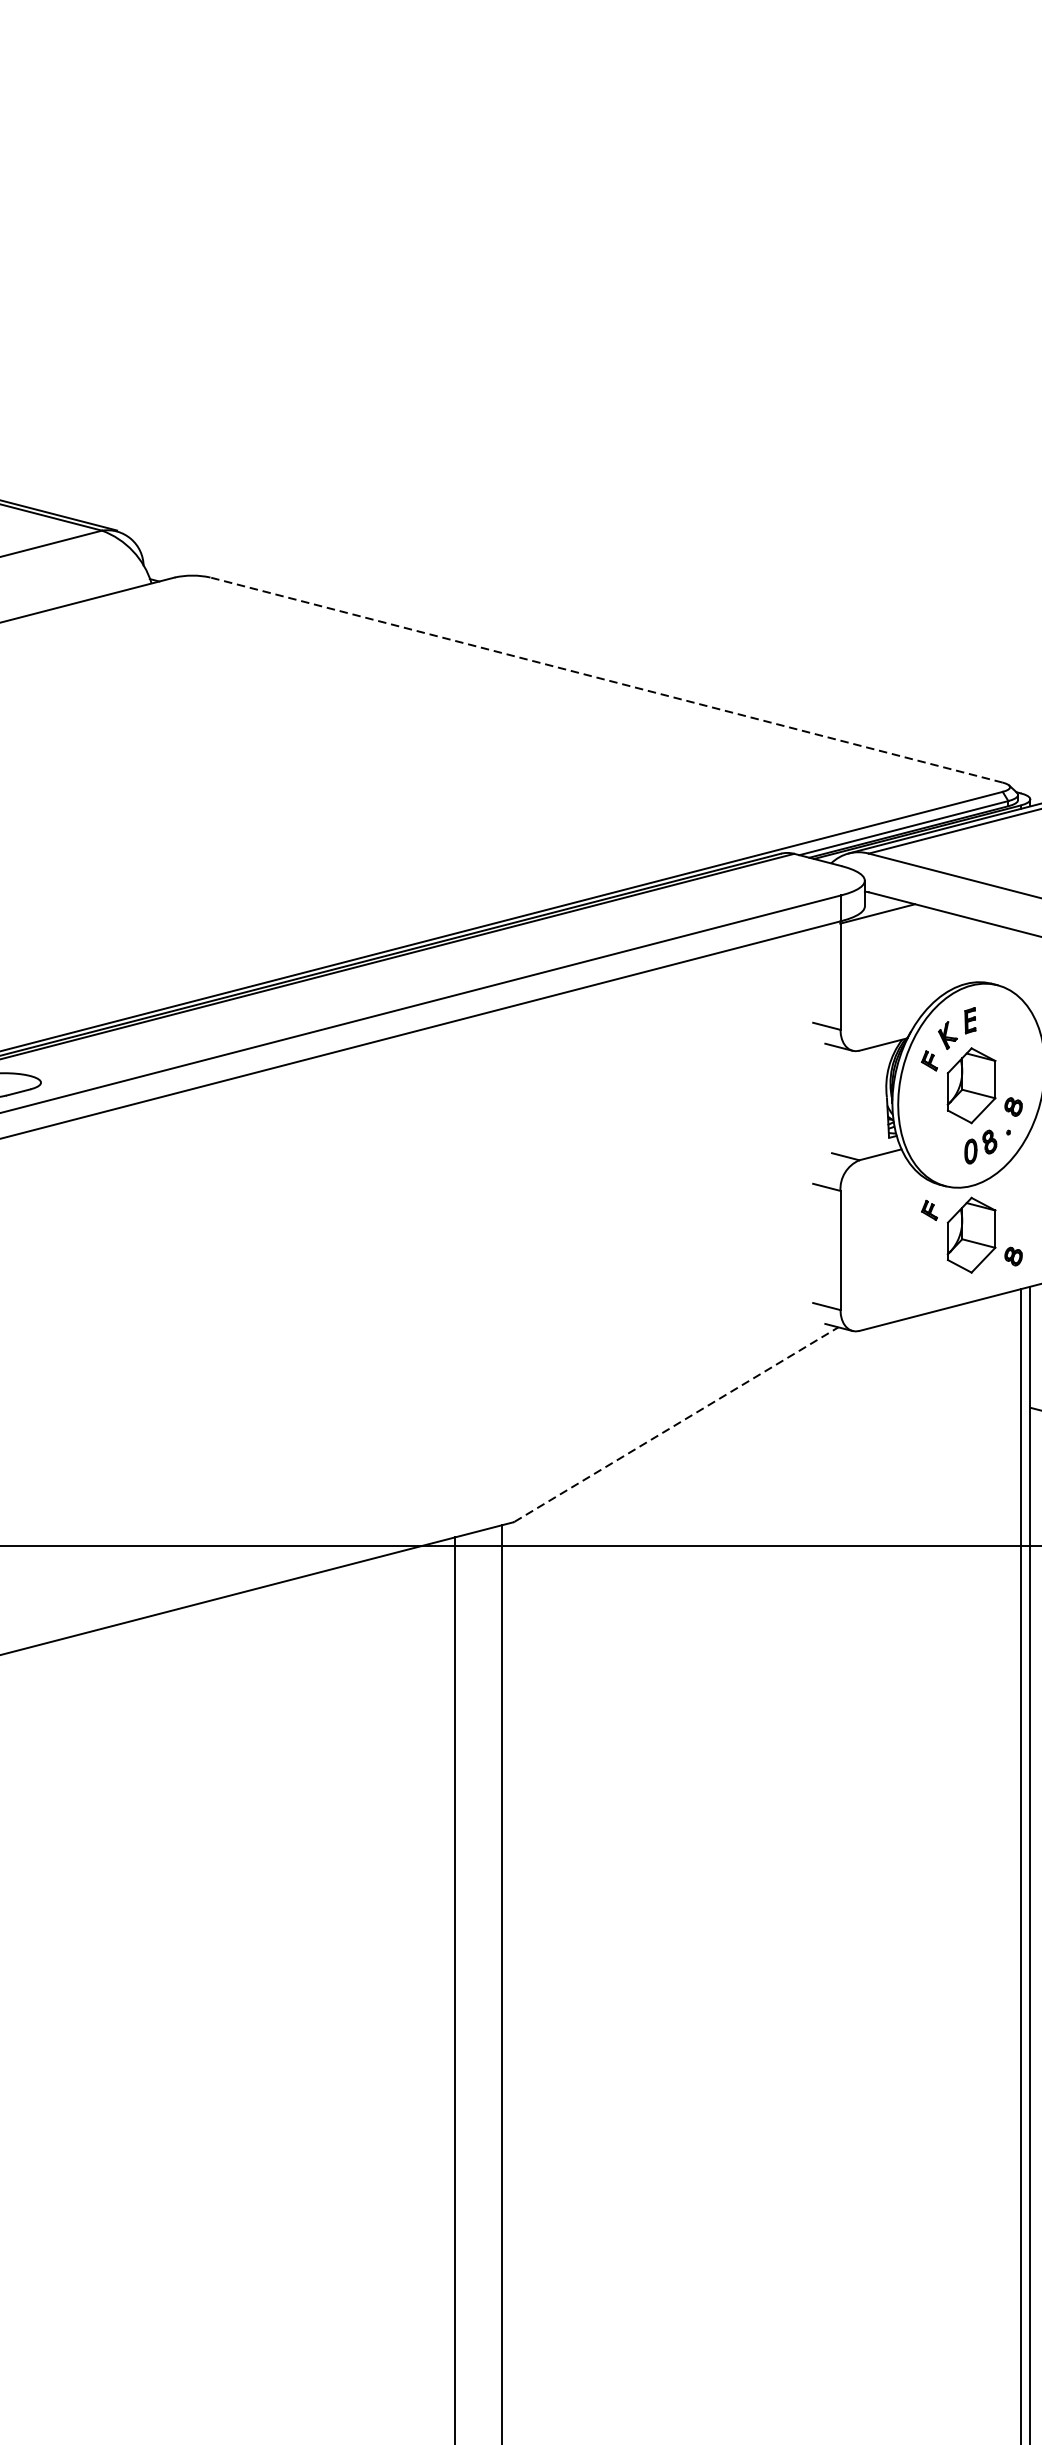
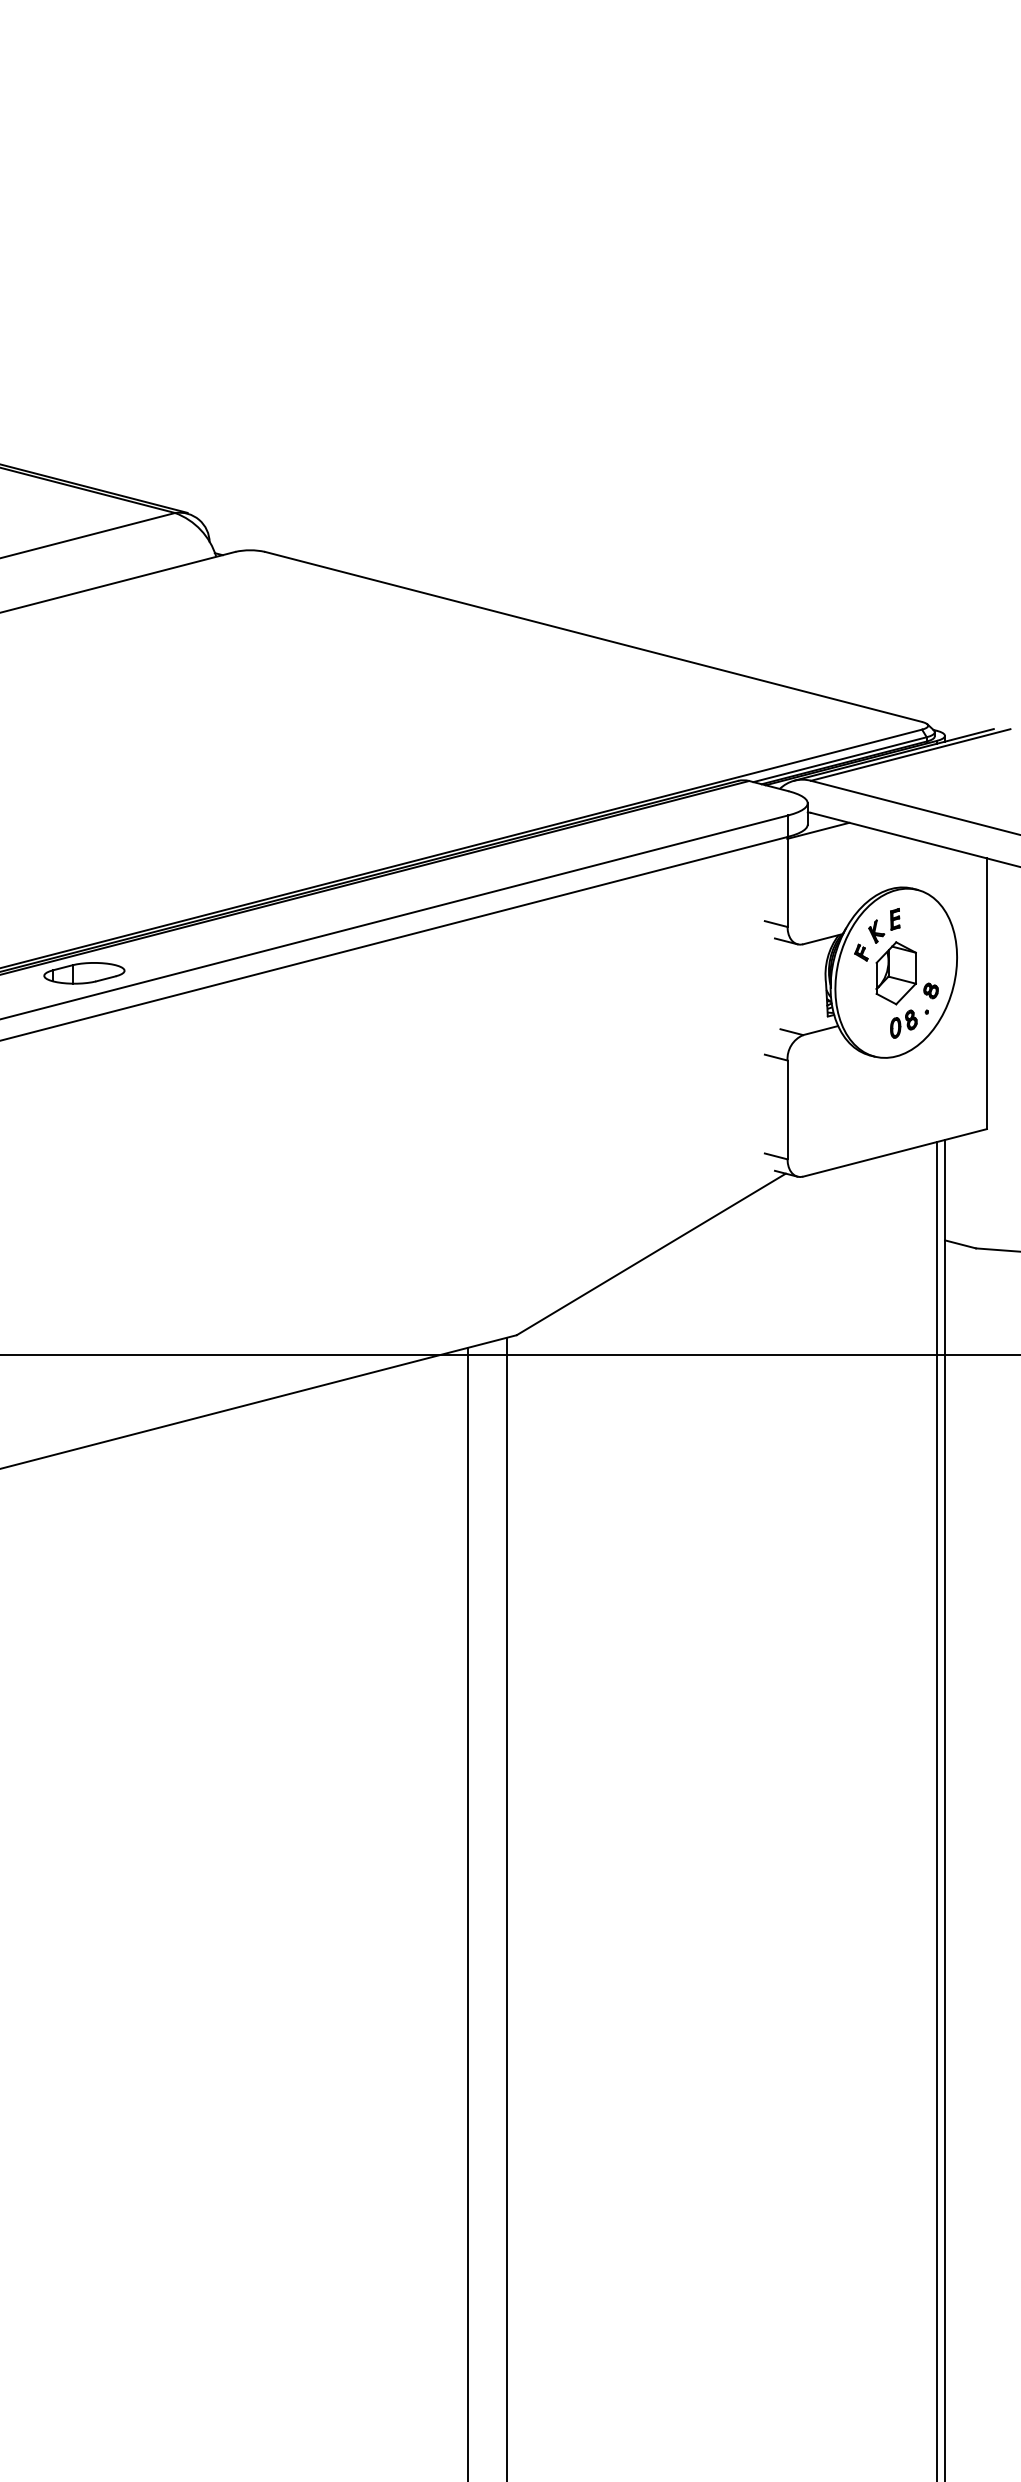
line: (606, 679) -> (593, 636), dashed -> solid
part: (971, 1235) -> (896, 1097), removed
line: (676, 1424) -> (651, 1254), dashed -> solid

